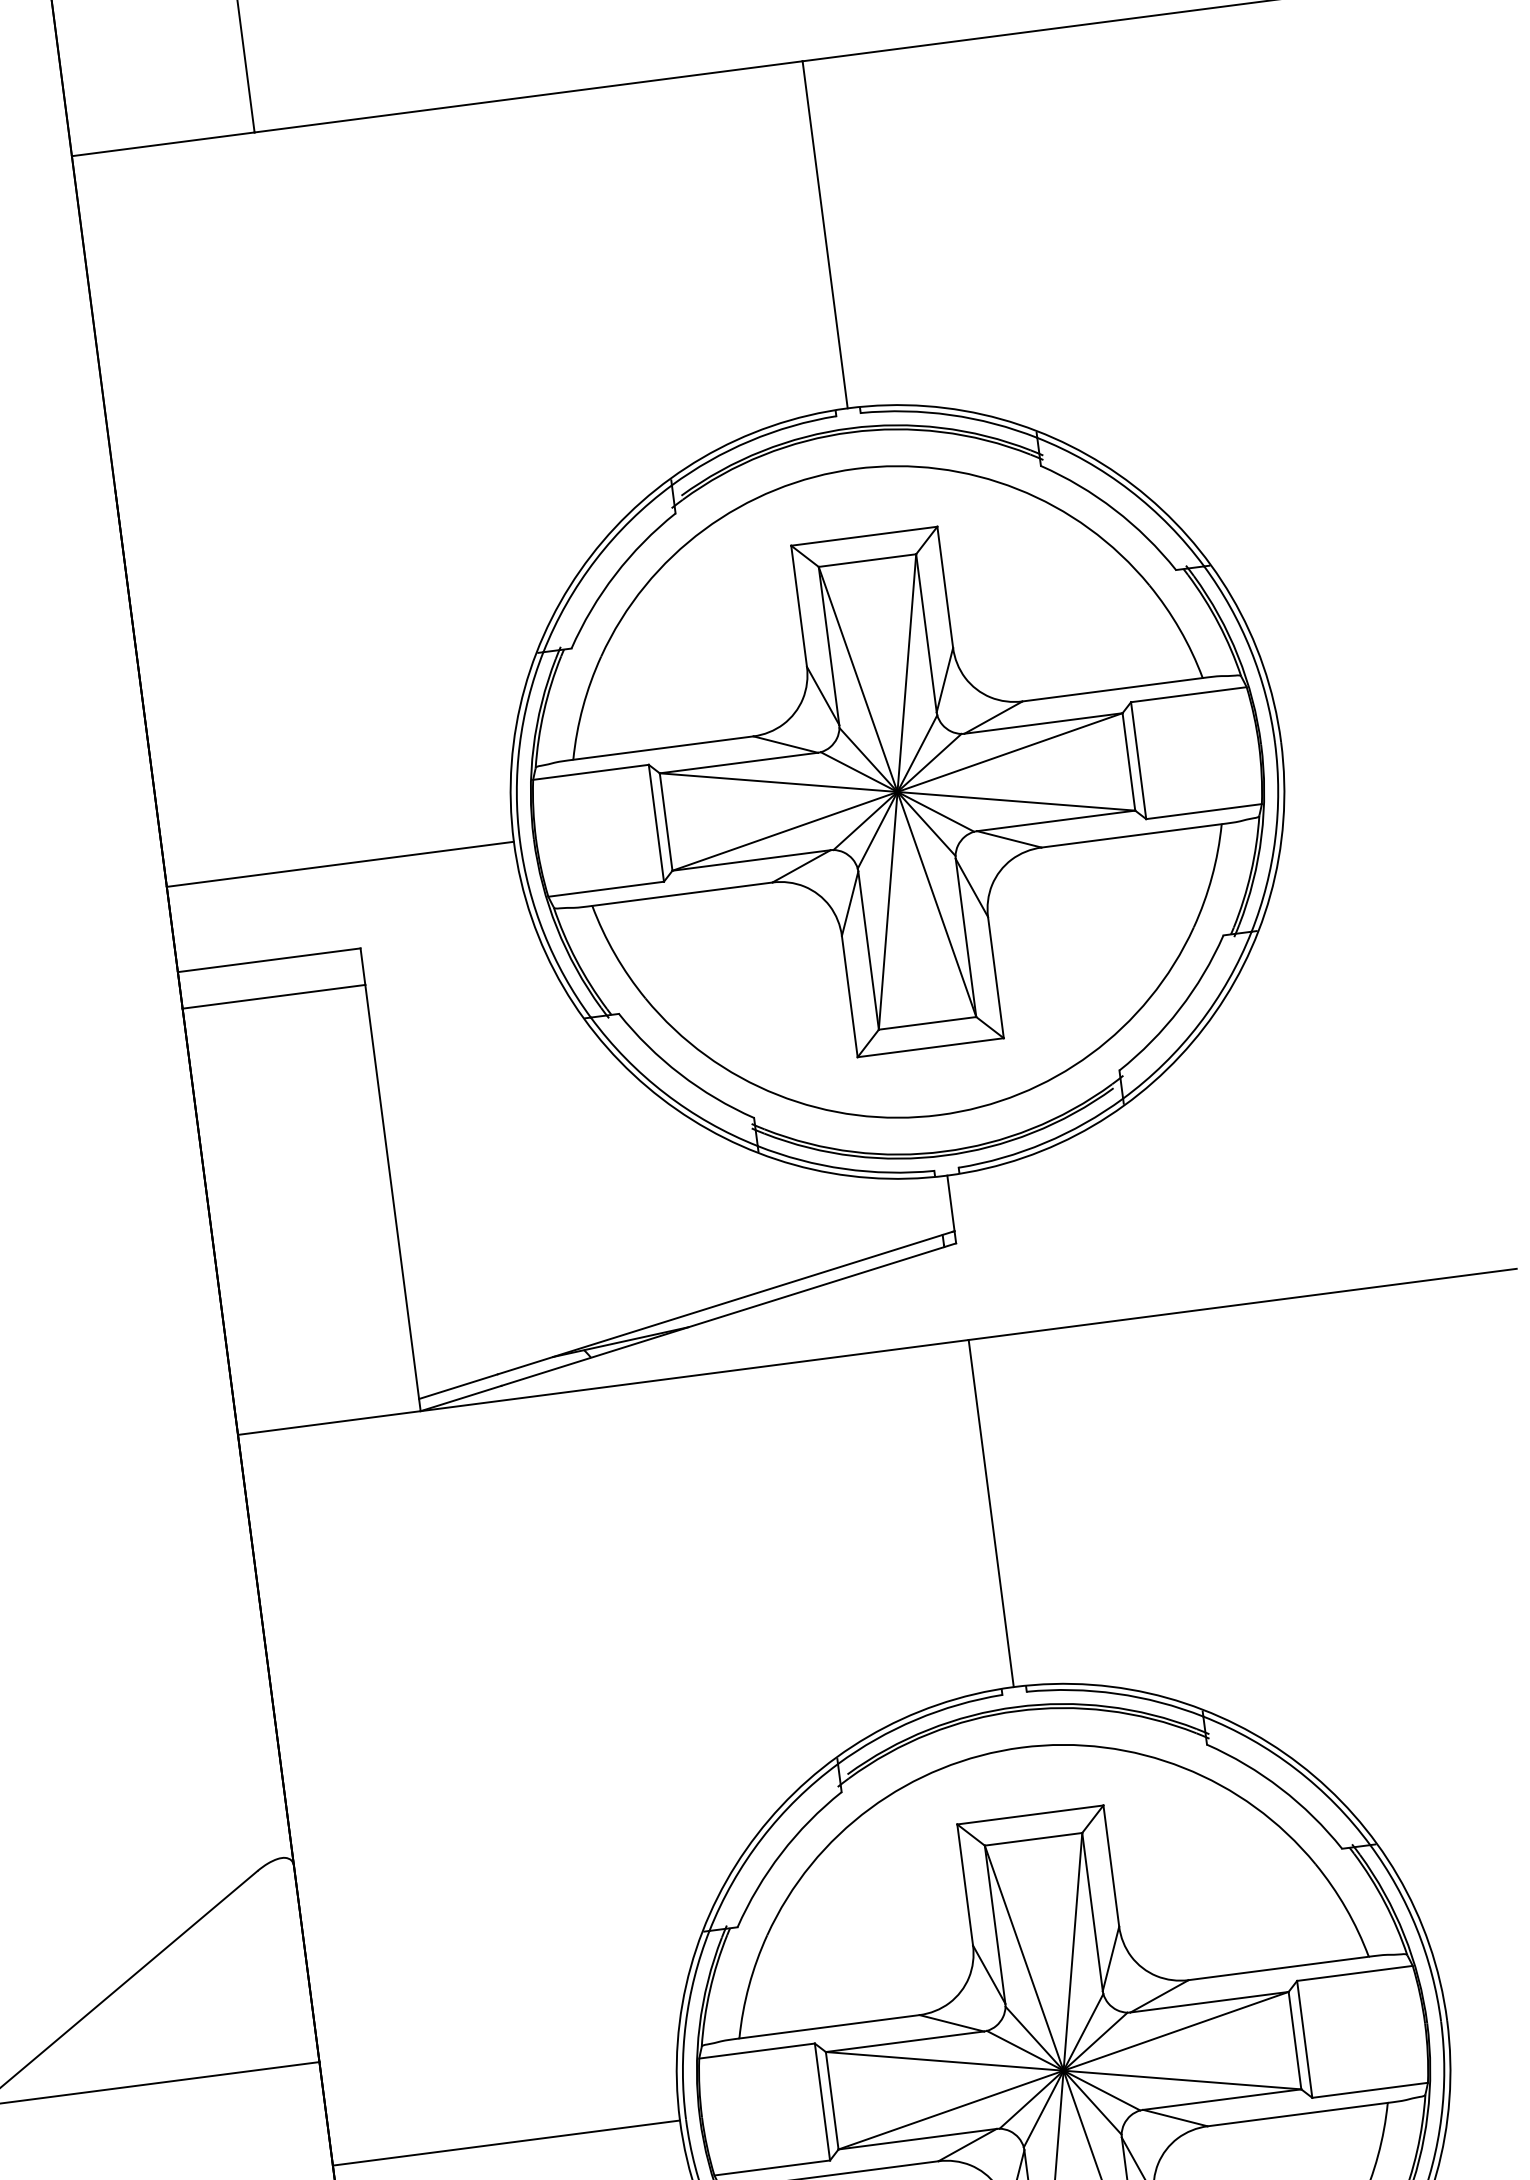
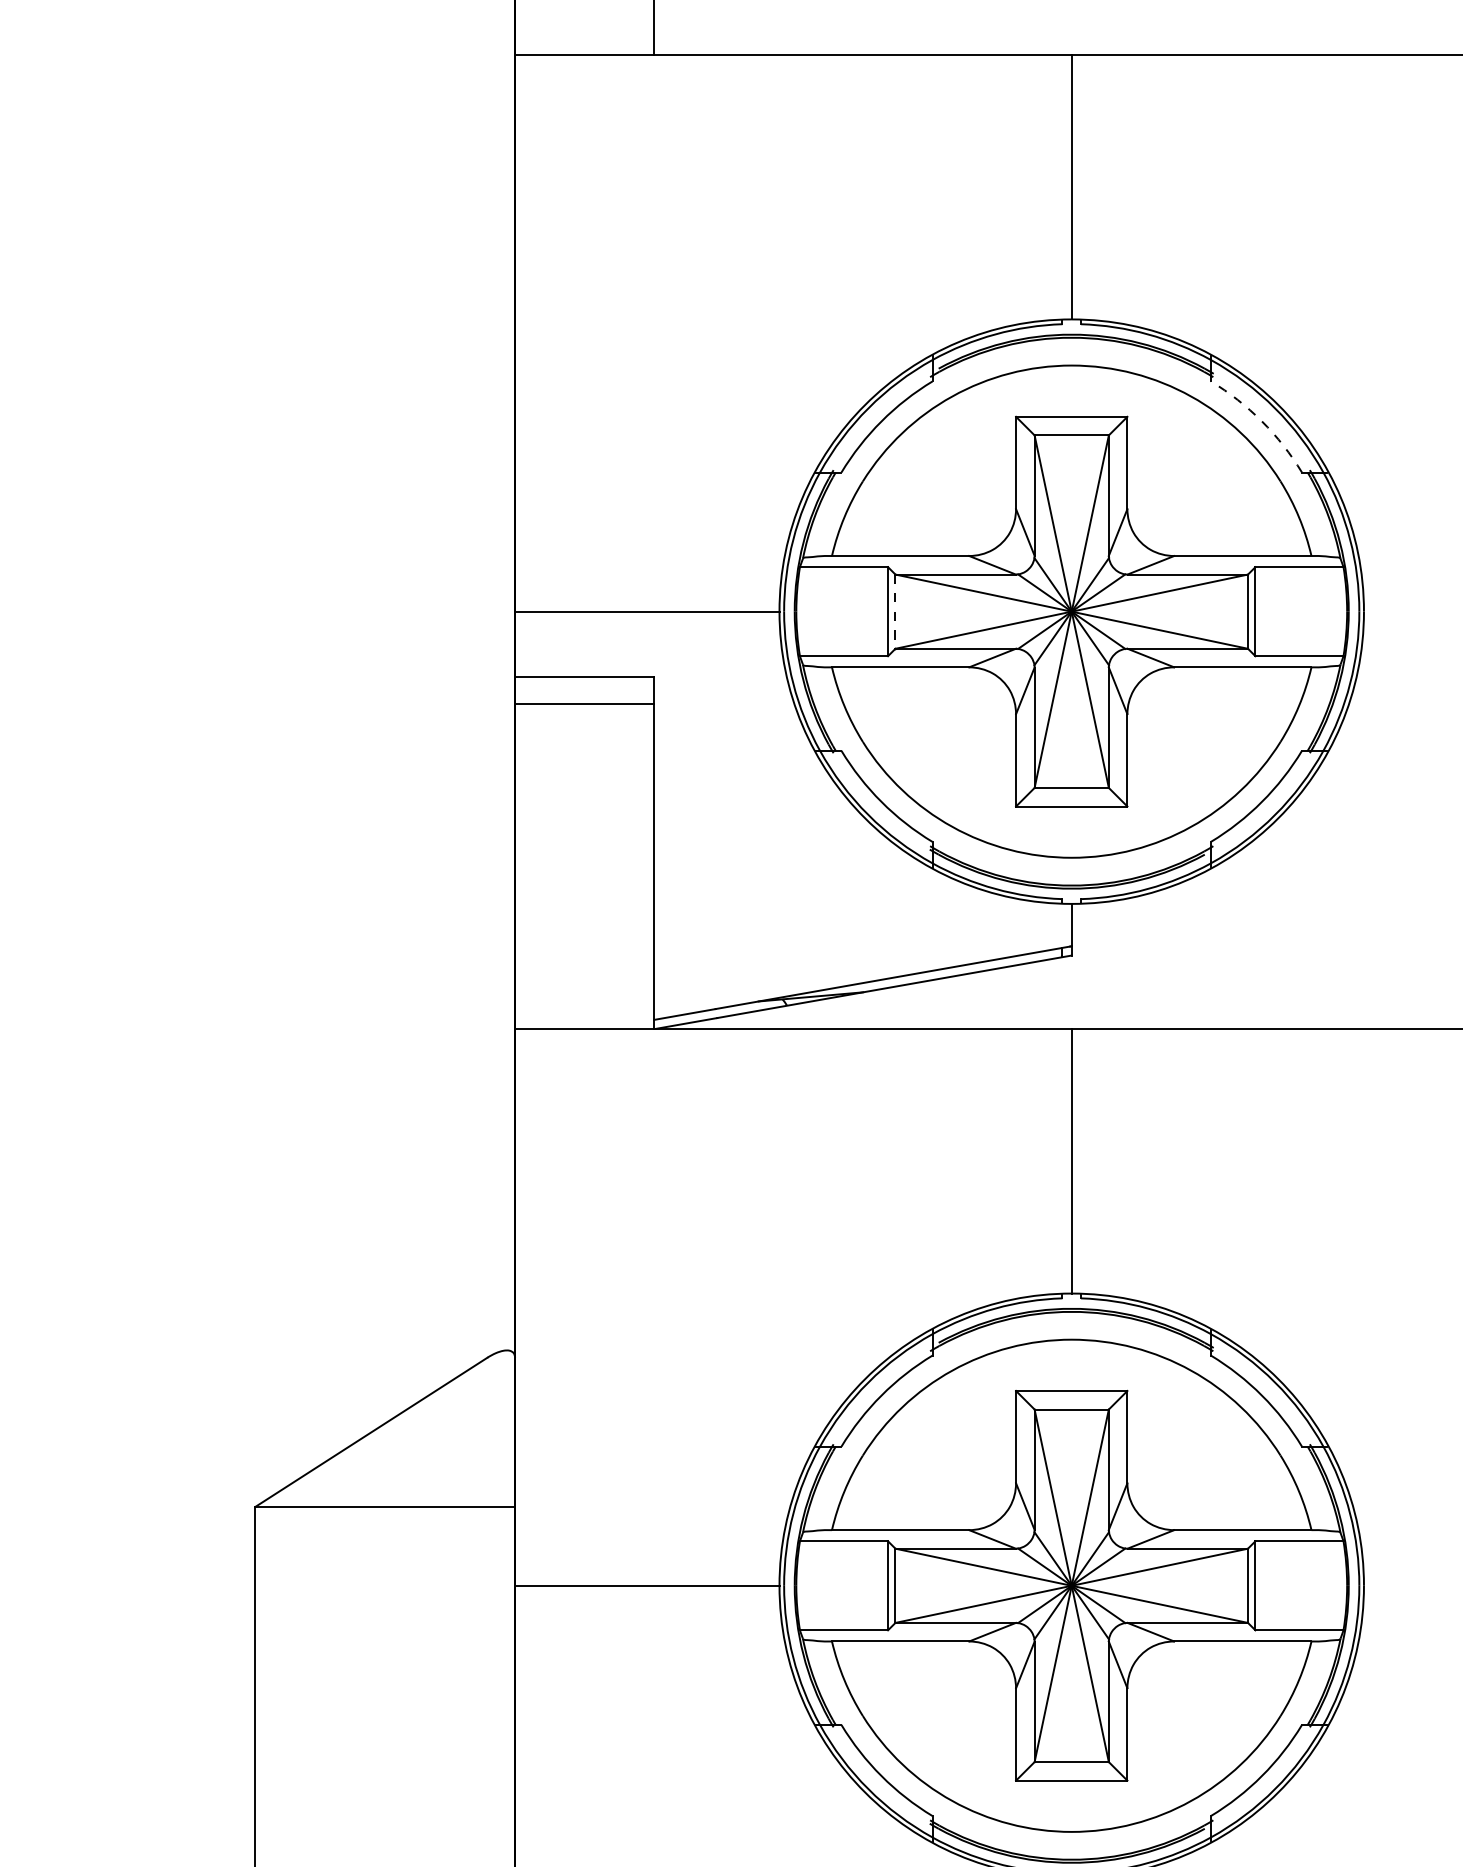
arc: (1114, 509) -> (1261, 421), solid -> dashed
line: (666, 823) -> (895, 612), solid -> dashed

